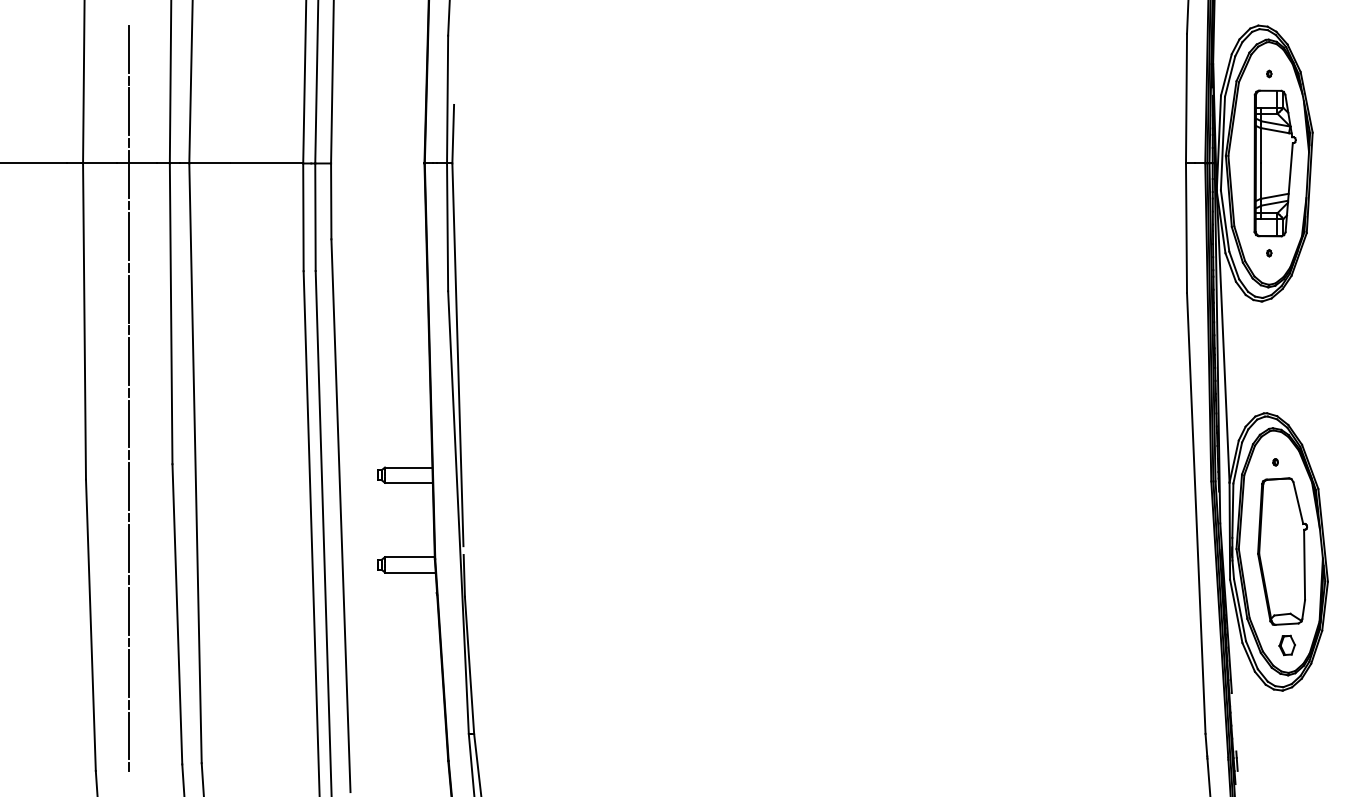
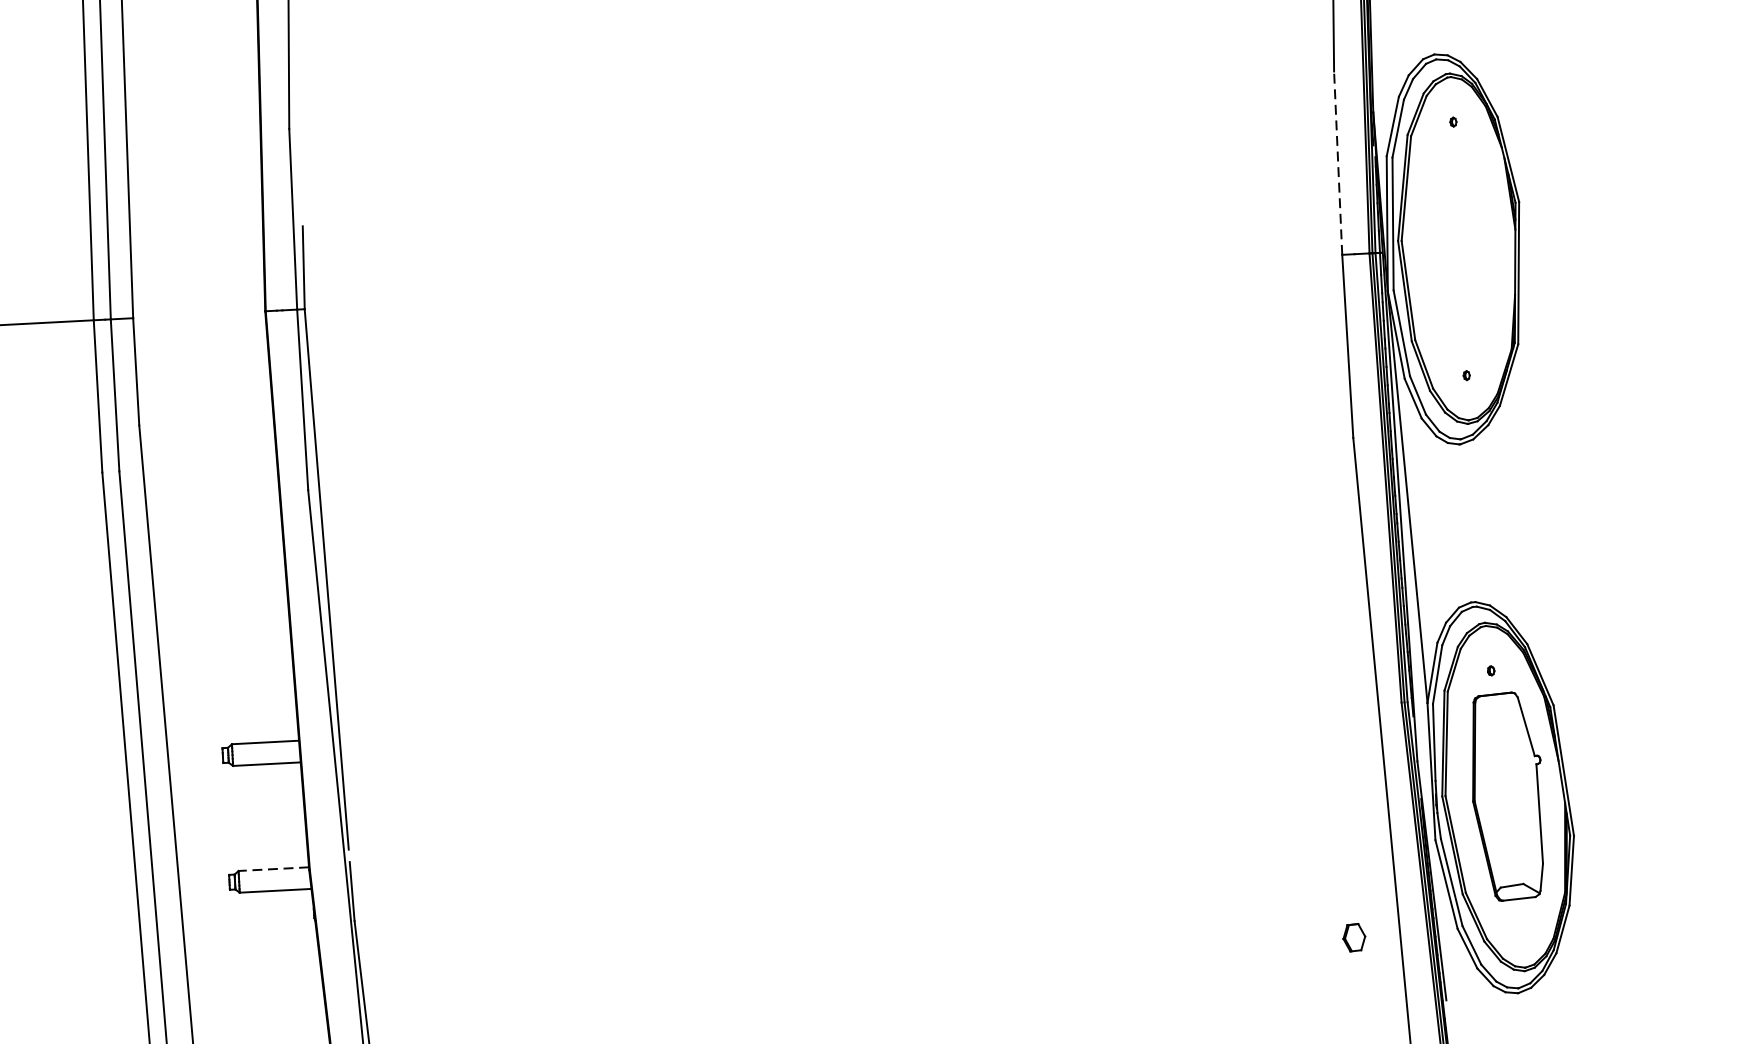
line: (1186, 98) -> (1338, 162), solid -> dashed
part: (1274, 163) -> (1467, 248), removed
line: (409, 557) -> (273, 869), solid -> dashed
part: (1286, 645) -> (1353, 937), moved

